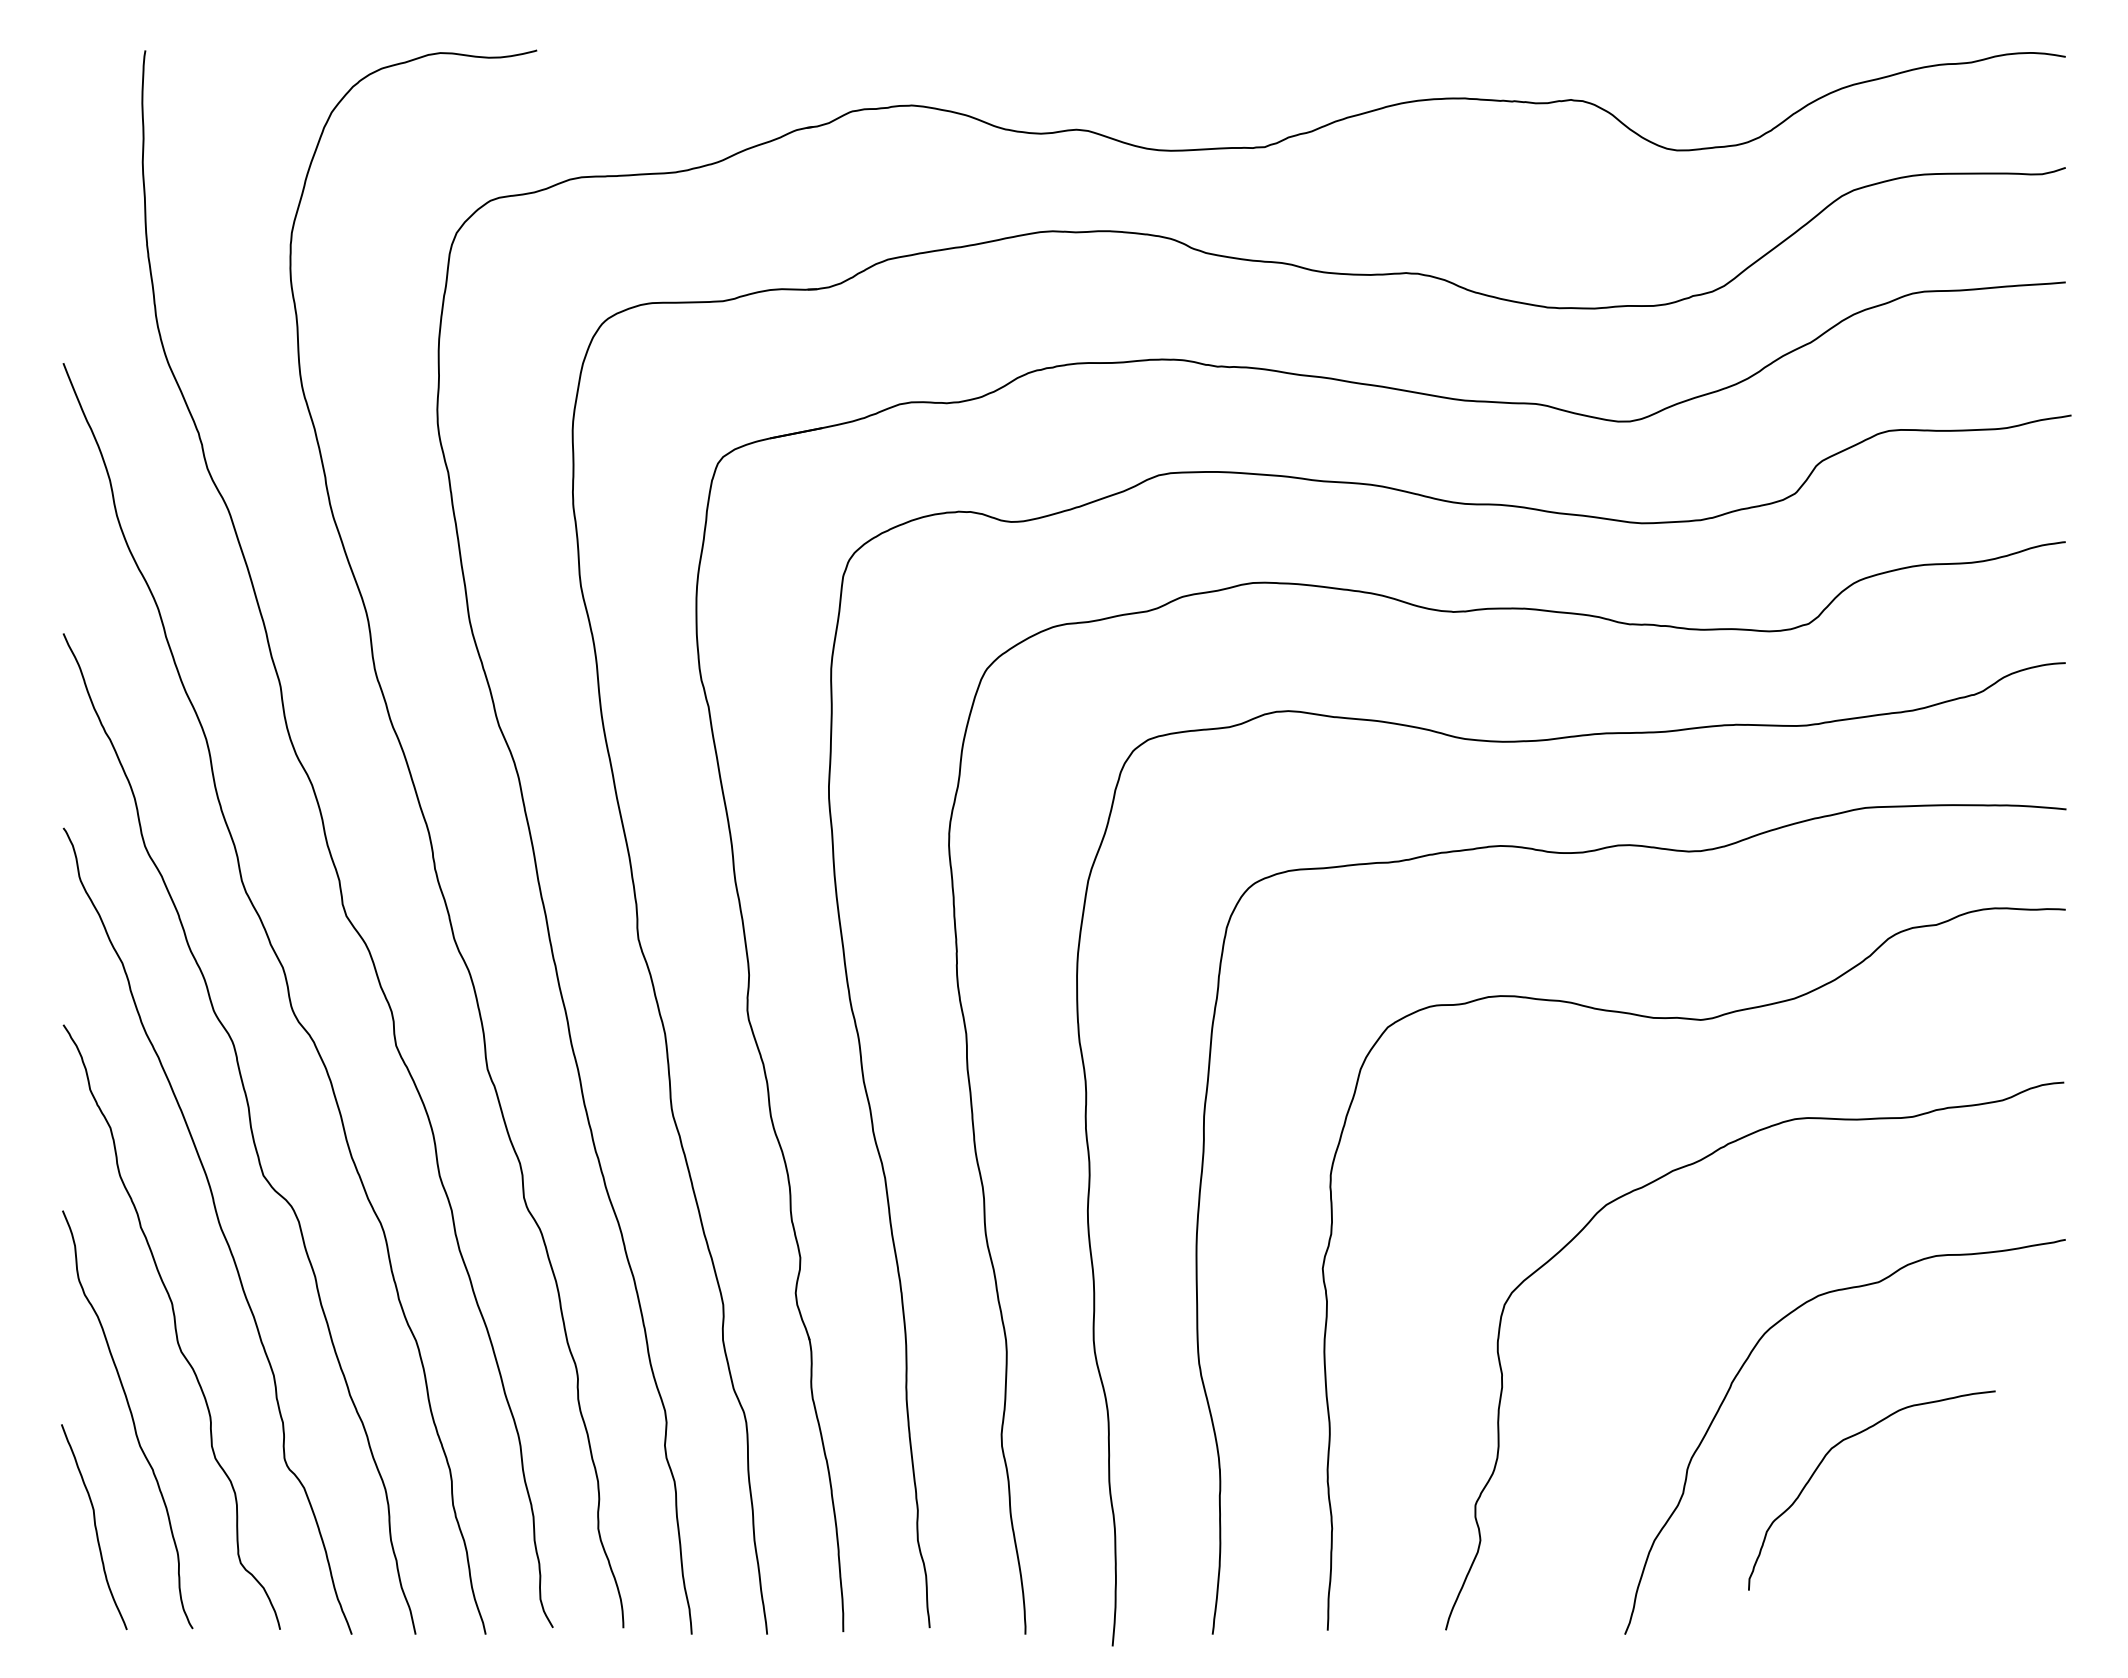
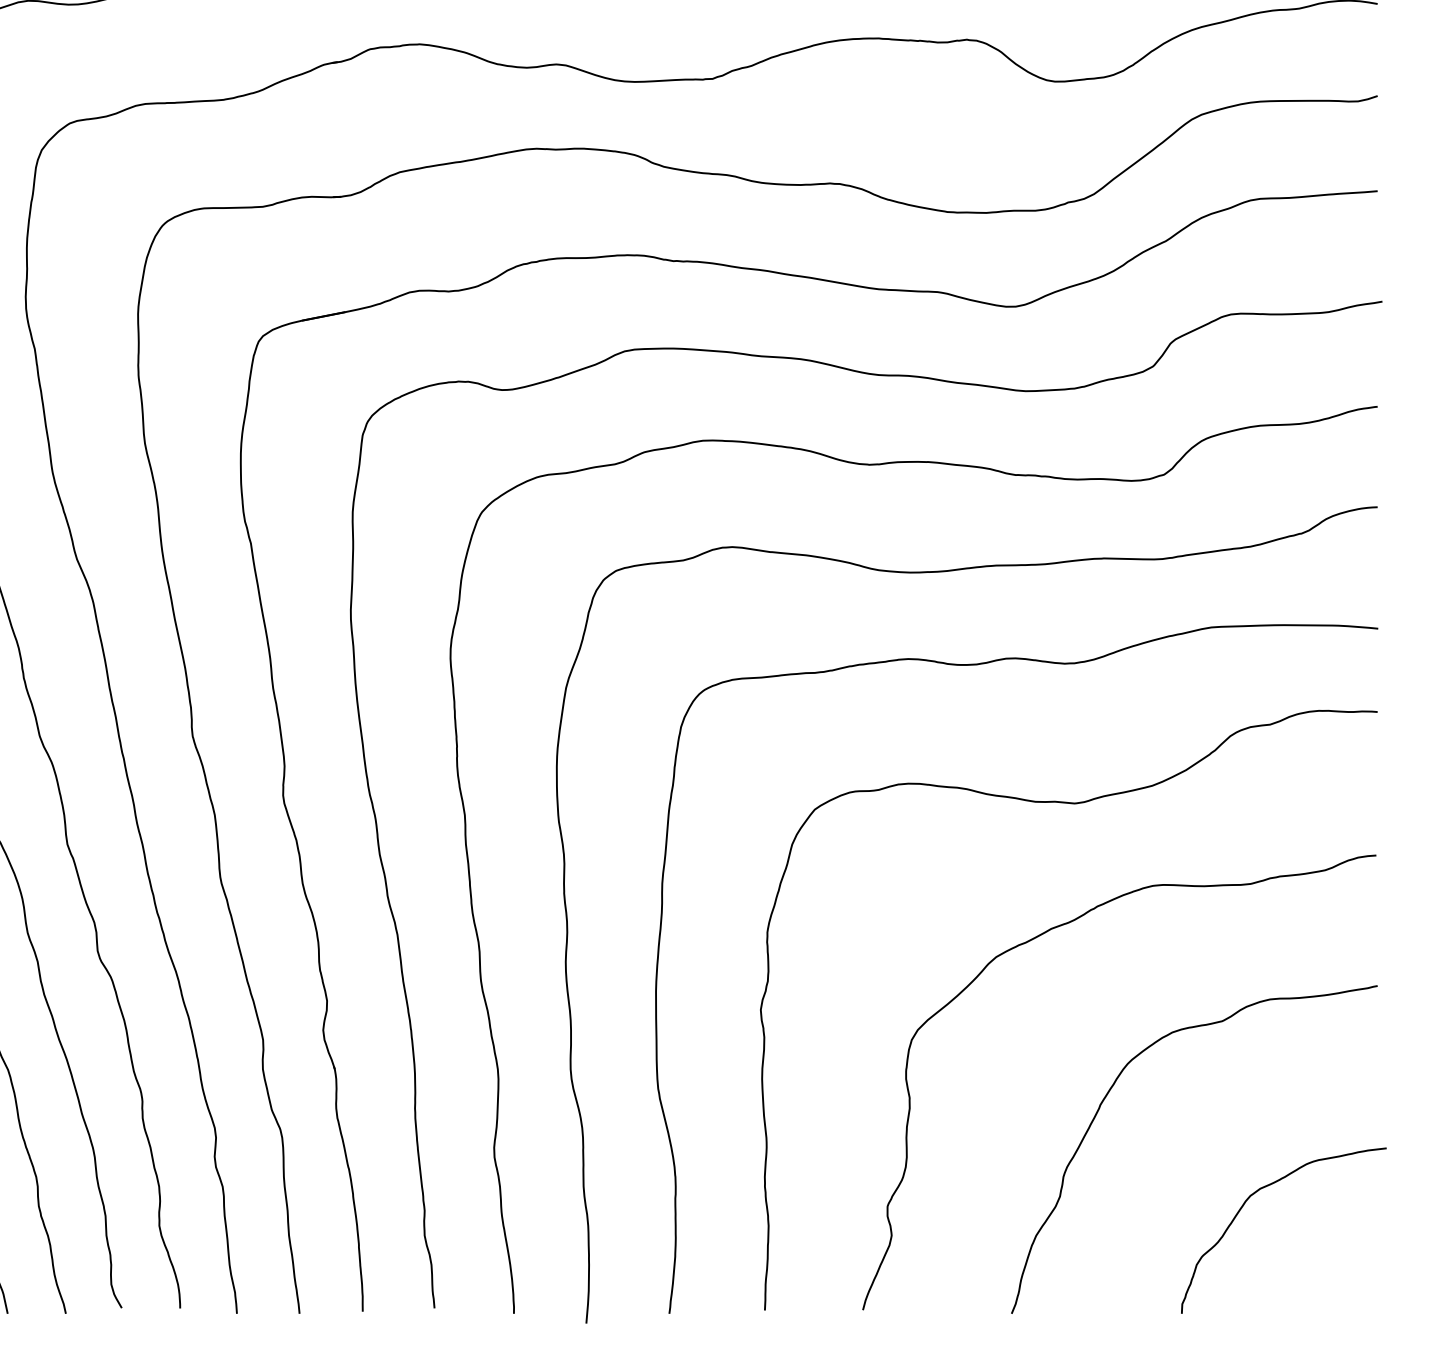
curve: (1836, 1446) -> (1254, 1194), moved

